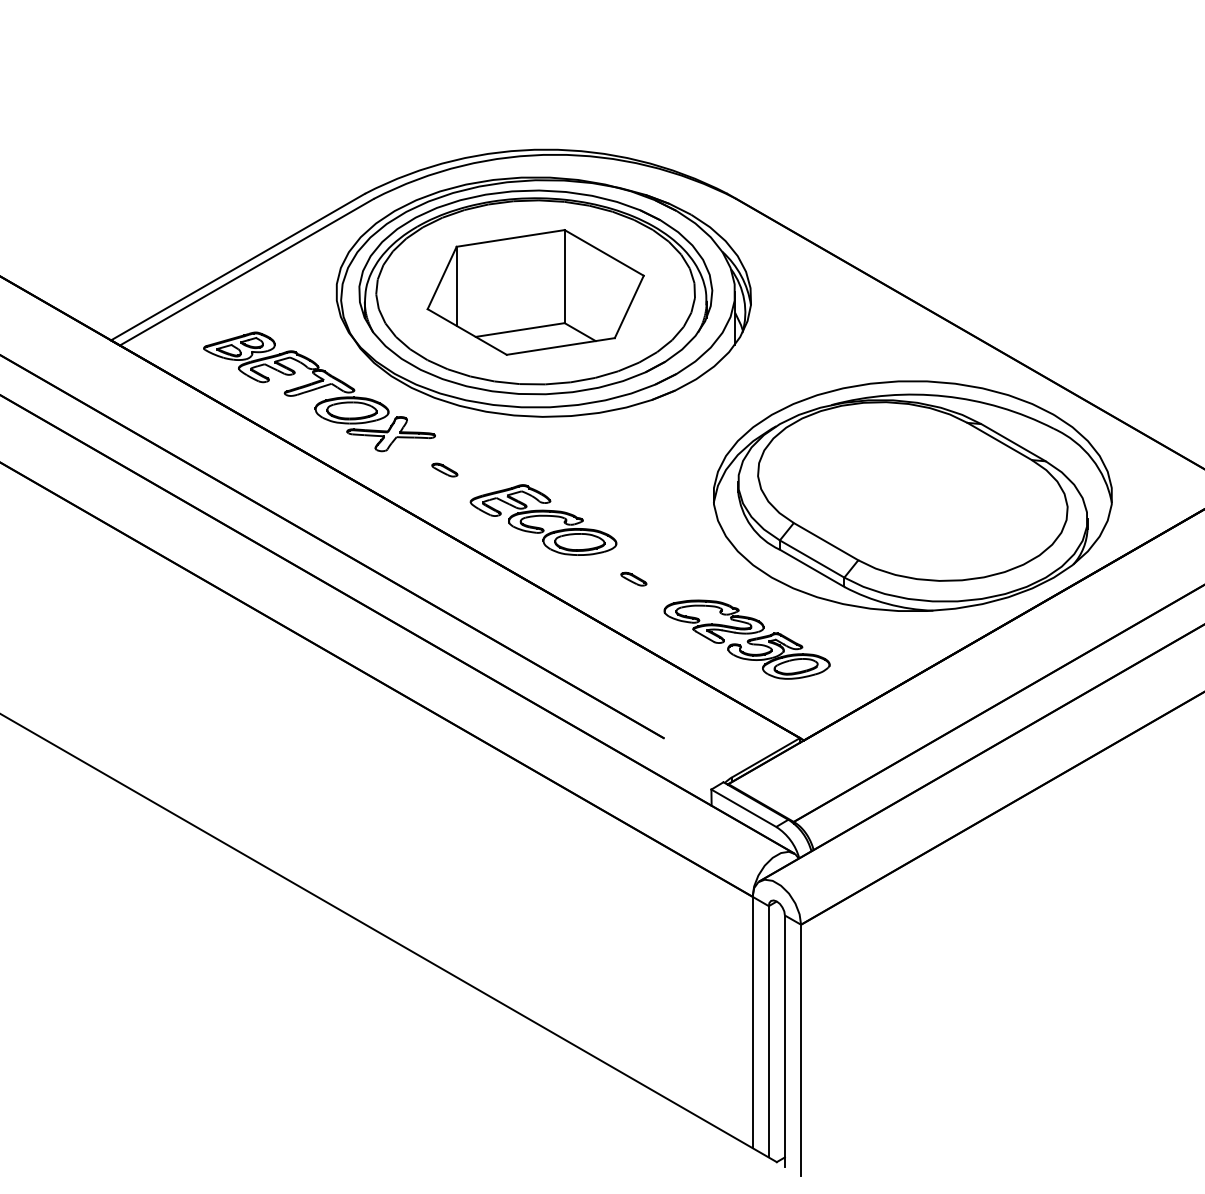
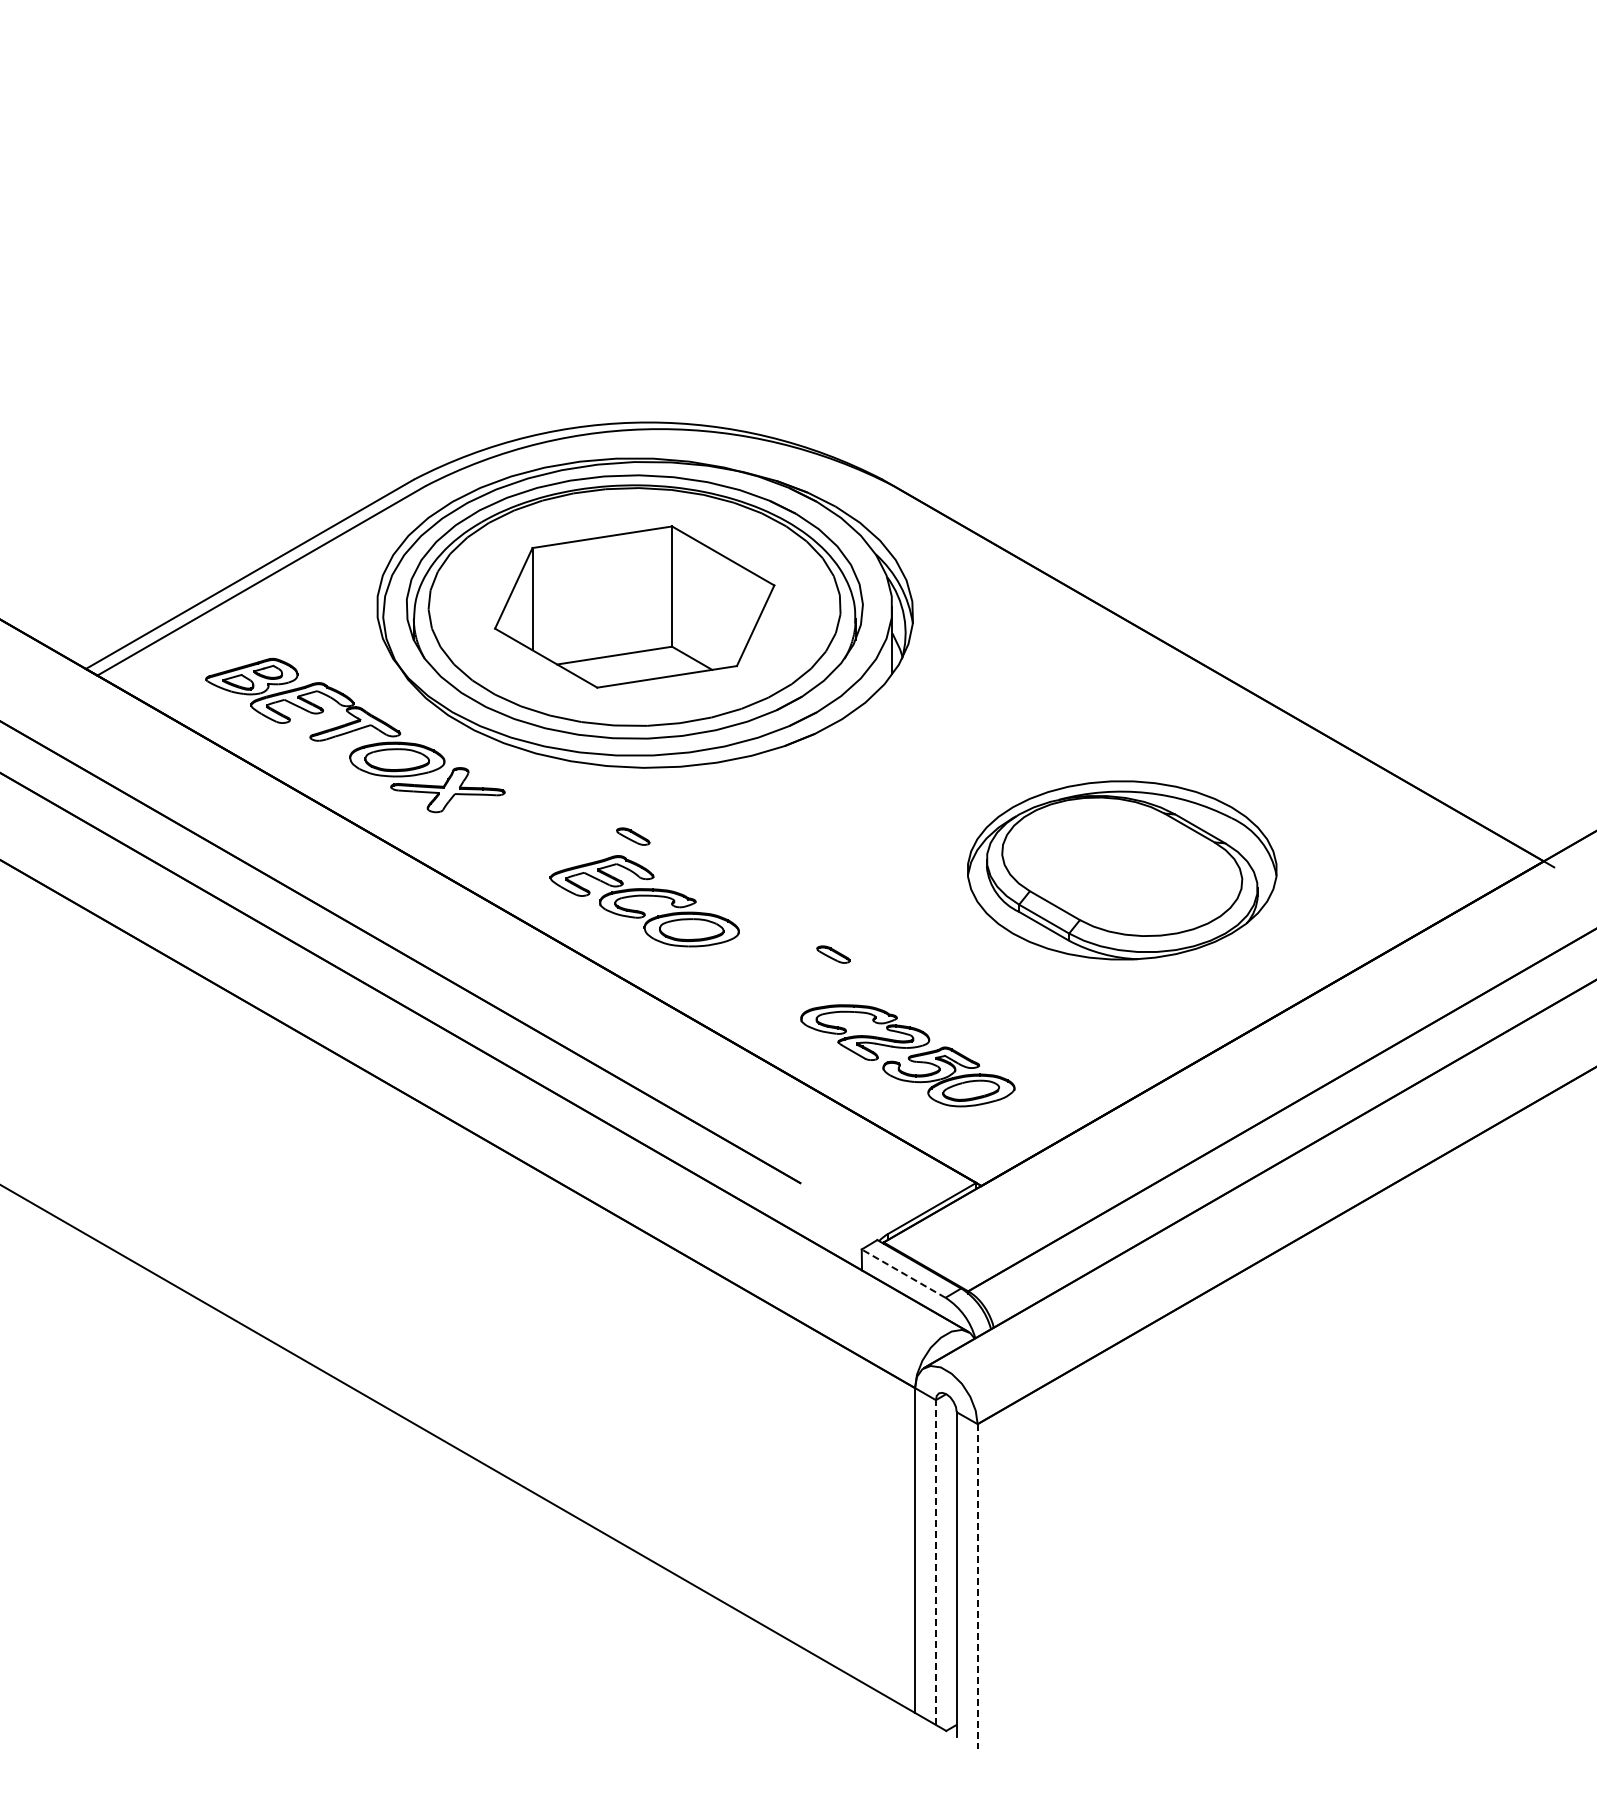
part: (445, 470) -> (633, 836), moved
part: (913, 496) -> (1122, 870), size x0.6
part: (633, 579) -> (833, 954), moved
line: (743, 808) -> (903, 1273), solid -> dashed
line: (768, 1031) -> (935, 1562), solid -> dashed
line: (800, 1051) -> (977, 1587), solid -> dashed

